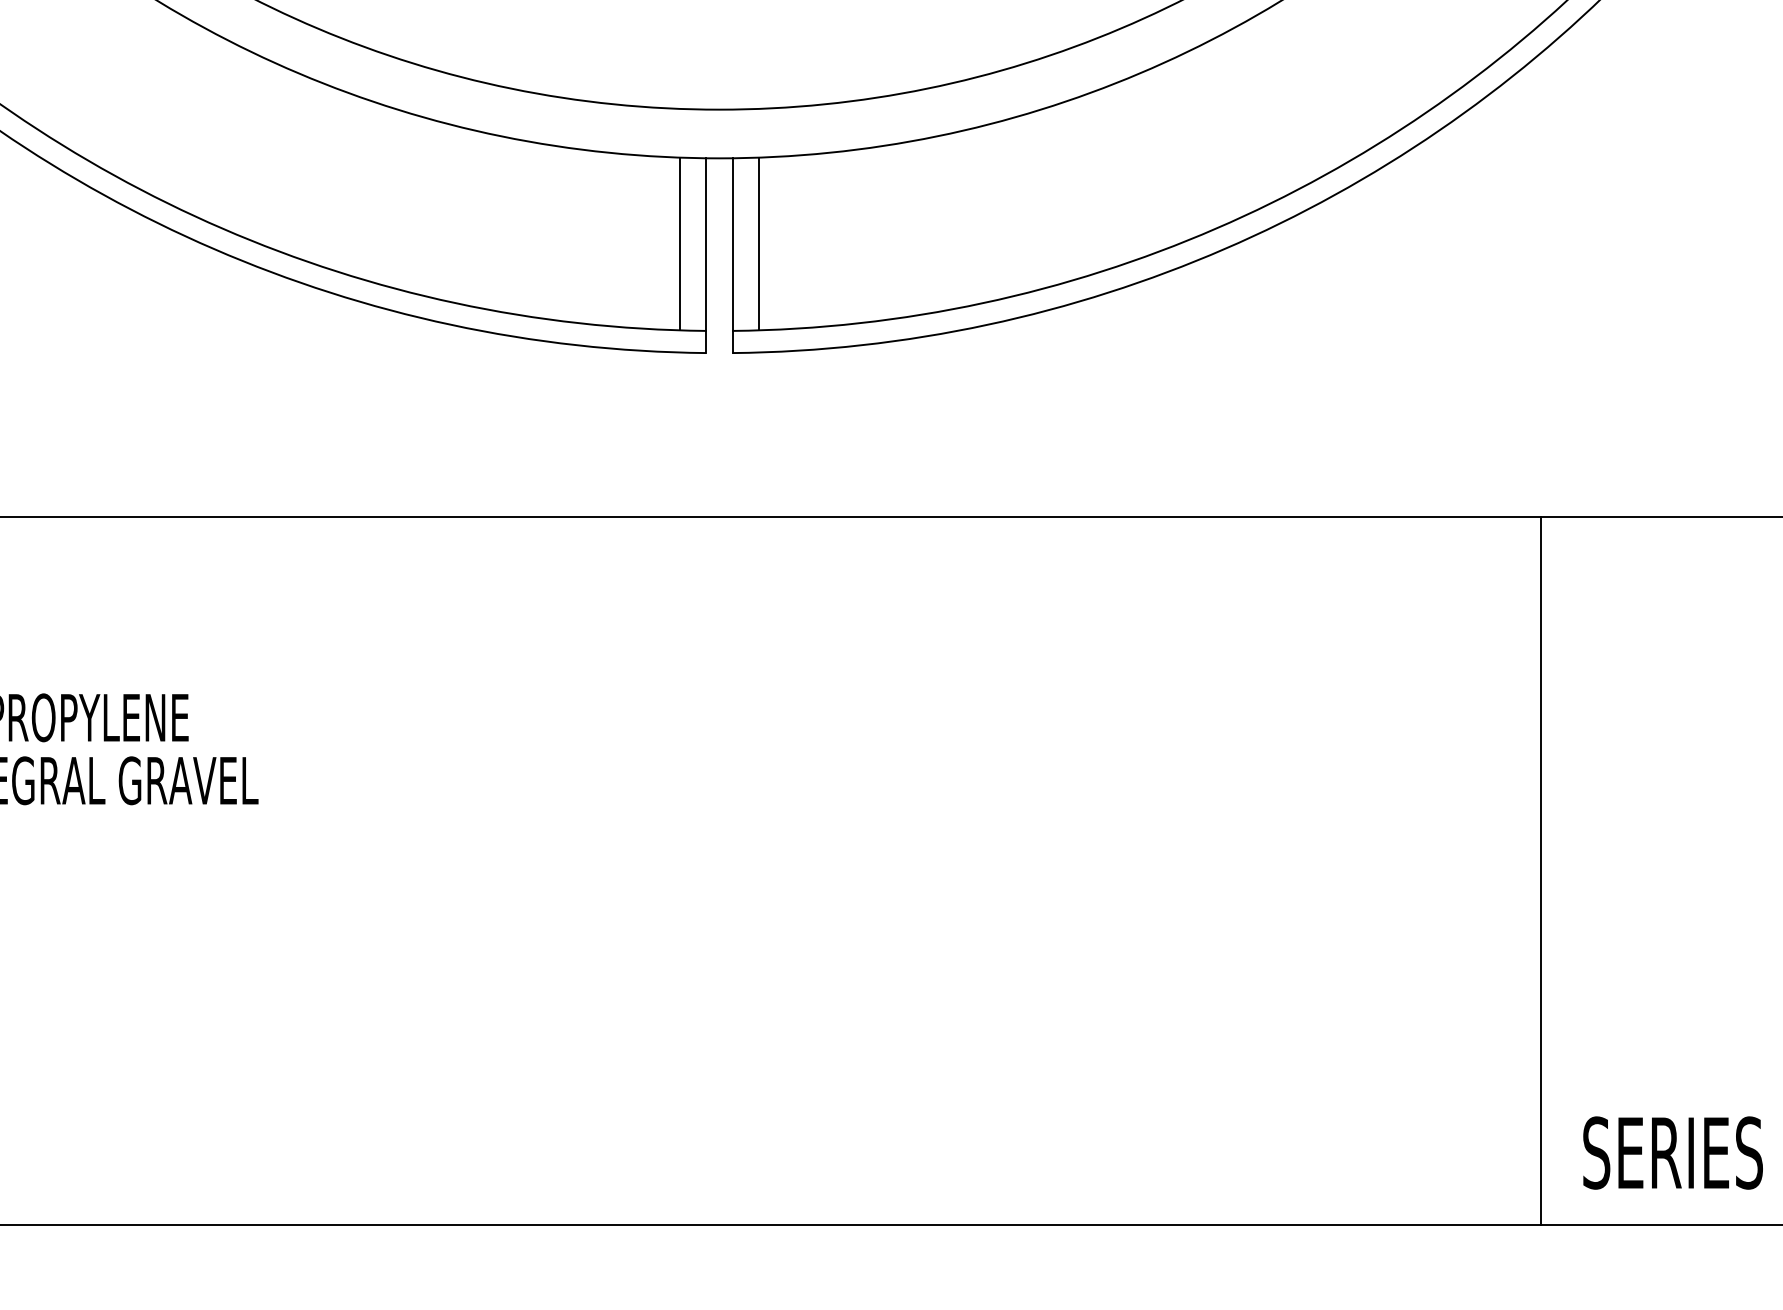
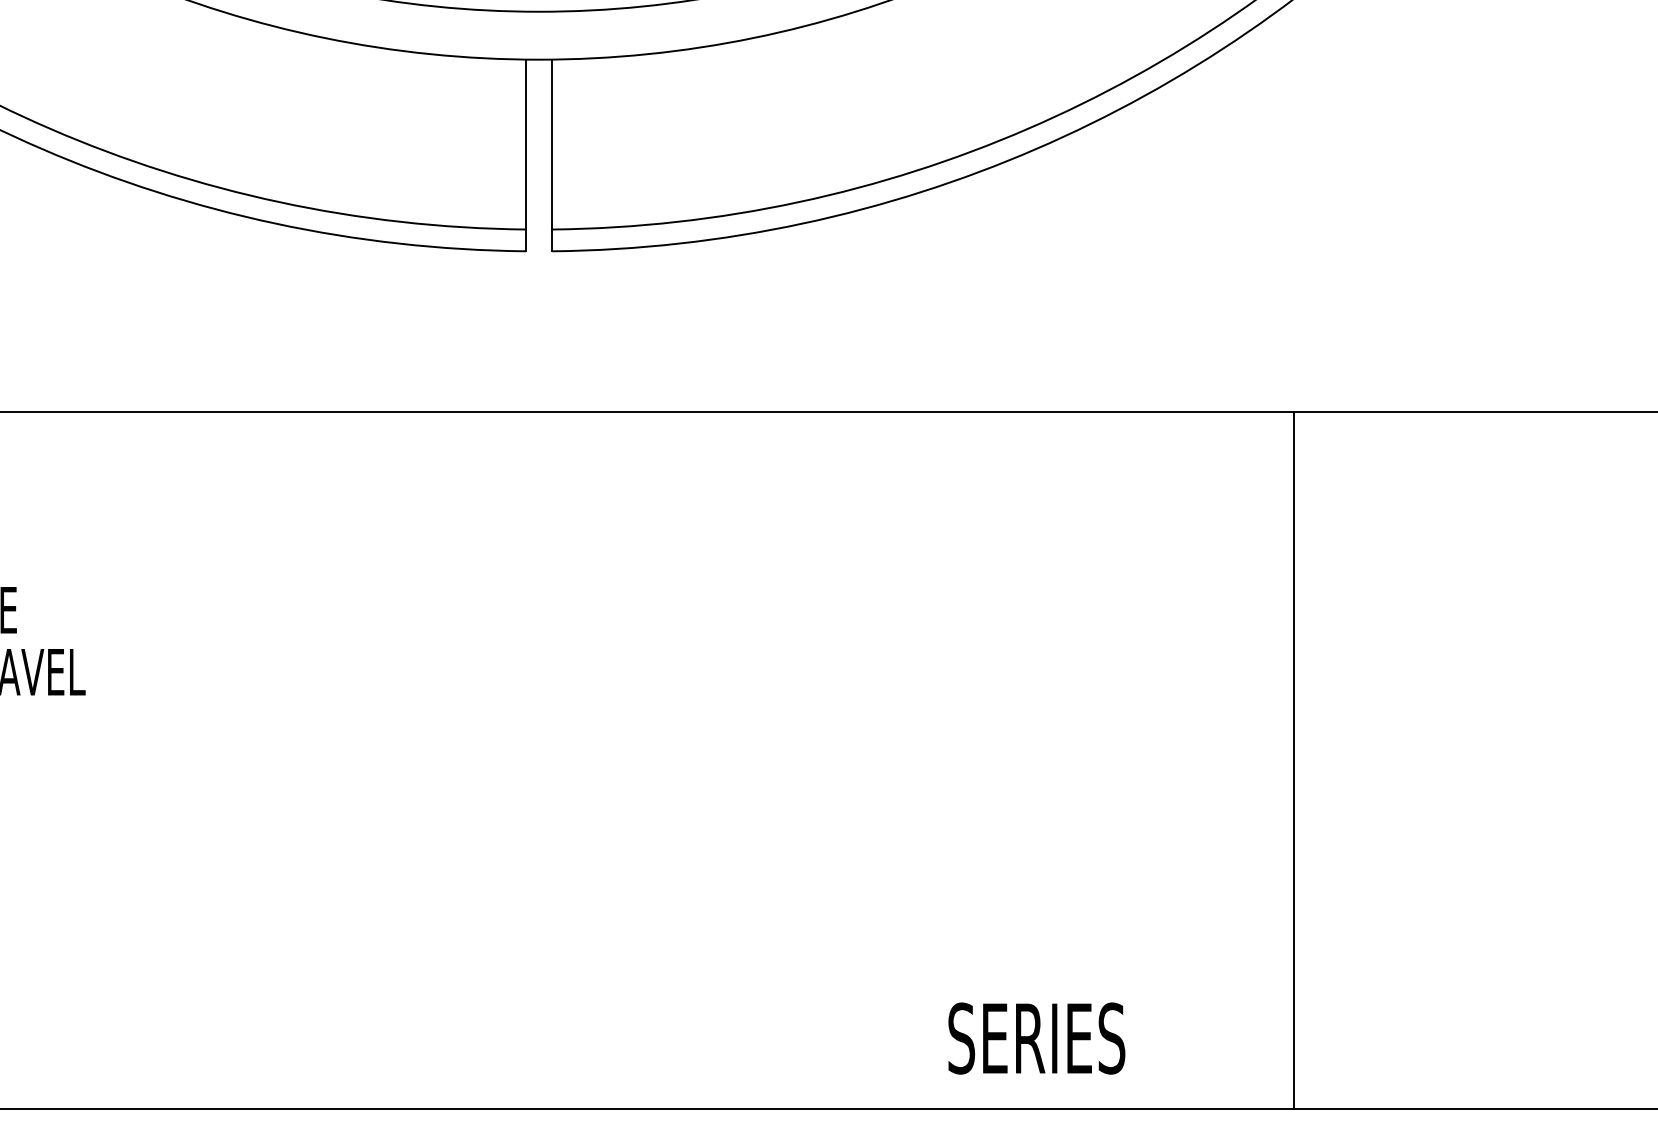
line: (679, 243) -> (499, 143), removed
line: (759, 243) -> (578, 143), removed
line: (1541, 870) -> (1294, 760), moved
text: (1672, 1152) -> (1036, 1038), moved

